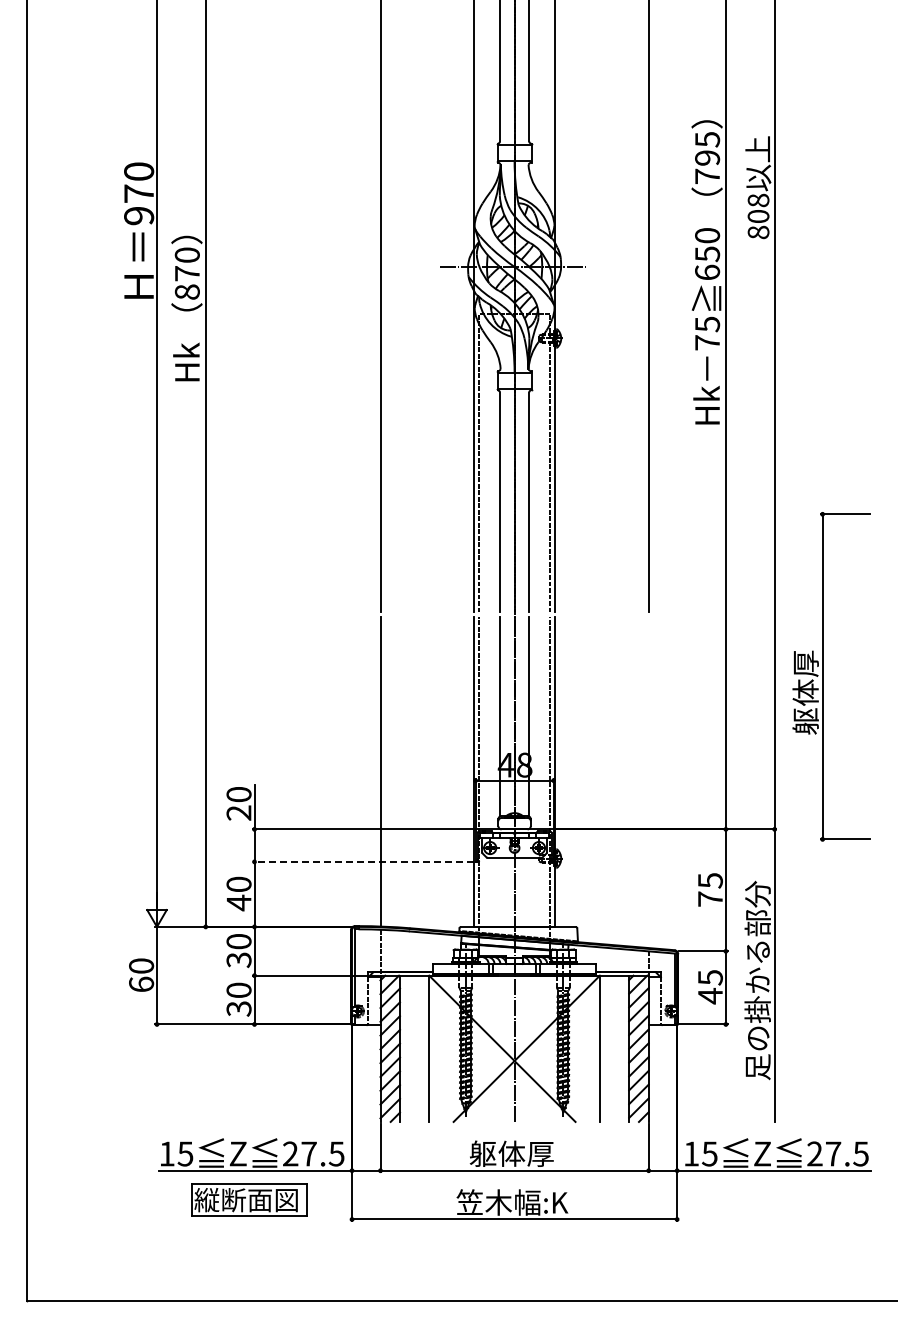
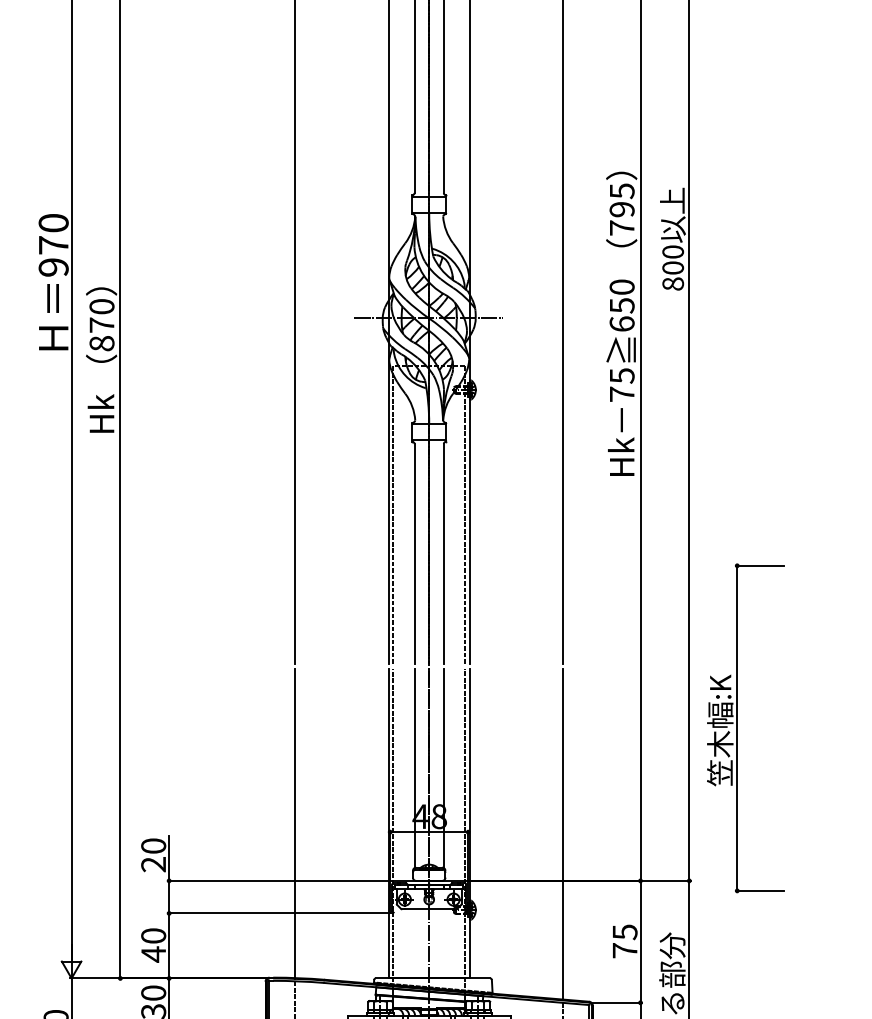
text: (758, 200) -> (673, 252), 808 -> 800
text: (805, 678) -> (720, 730), 躯体厚 -> 笠木幅:K
line: (648, 782) -> (563, 834), added
line: (363, 861) -> (278, 913), dashed -> solid

